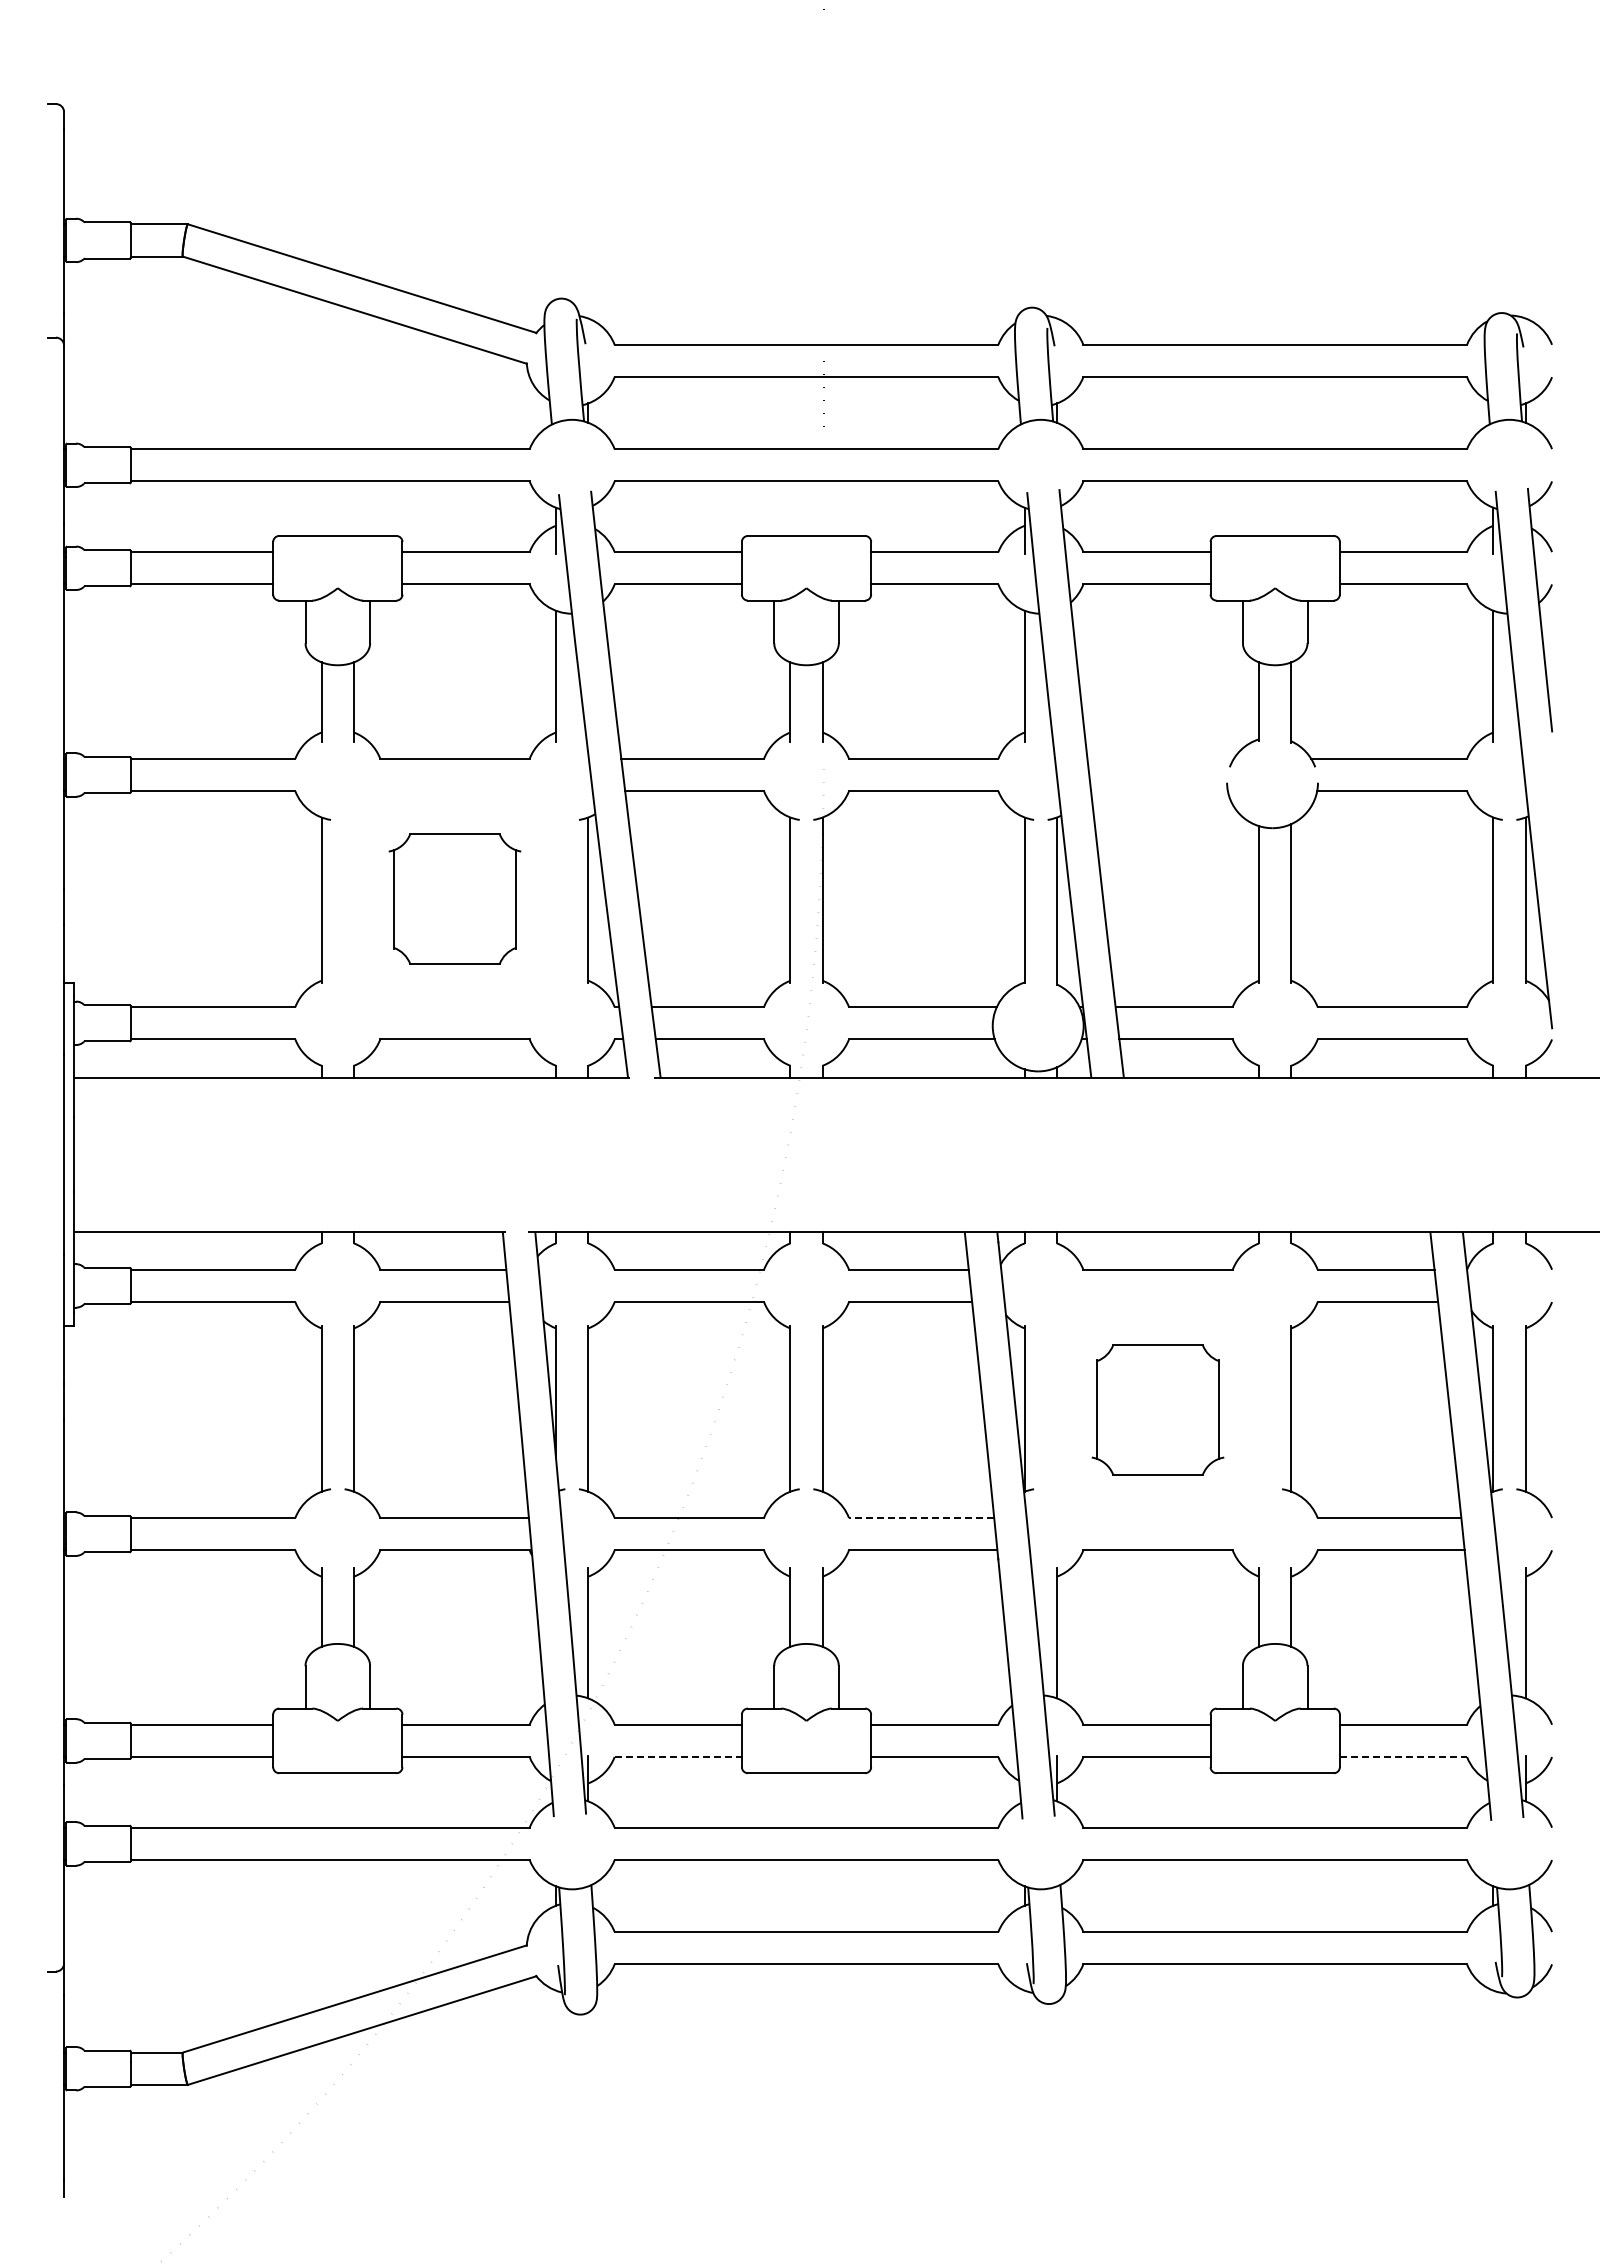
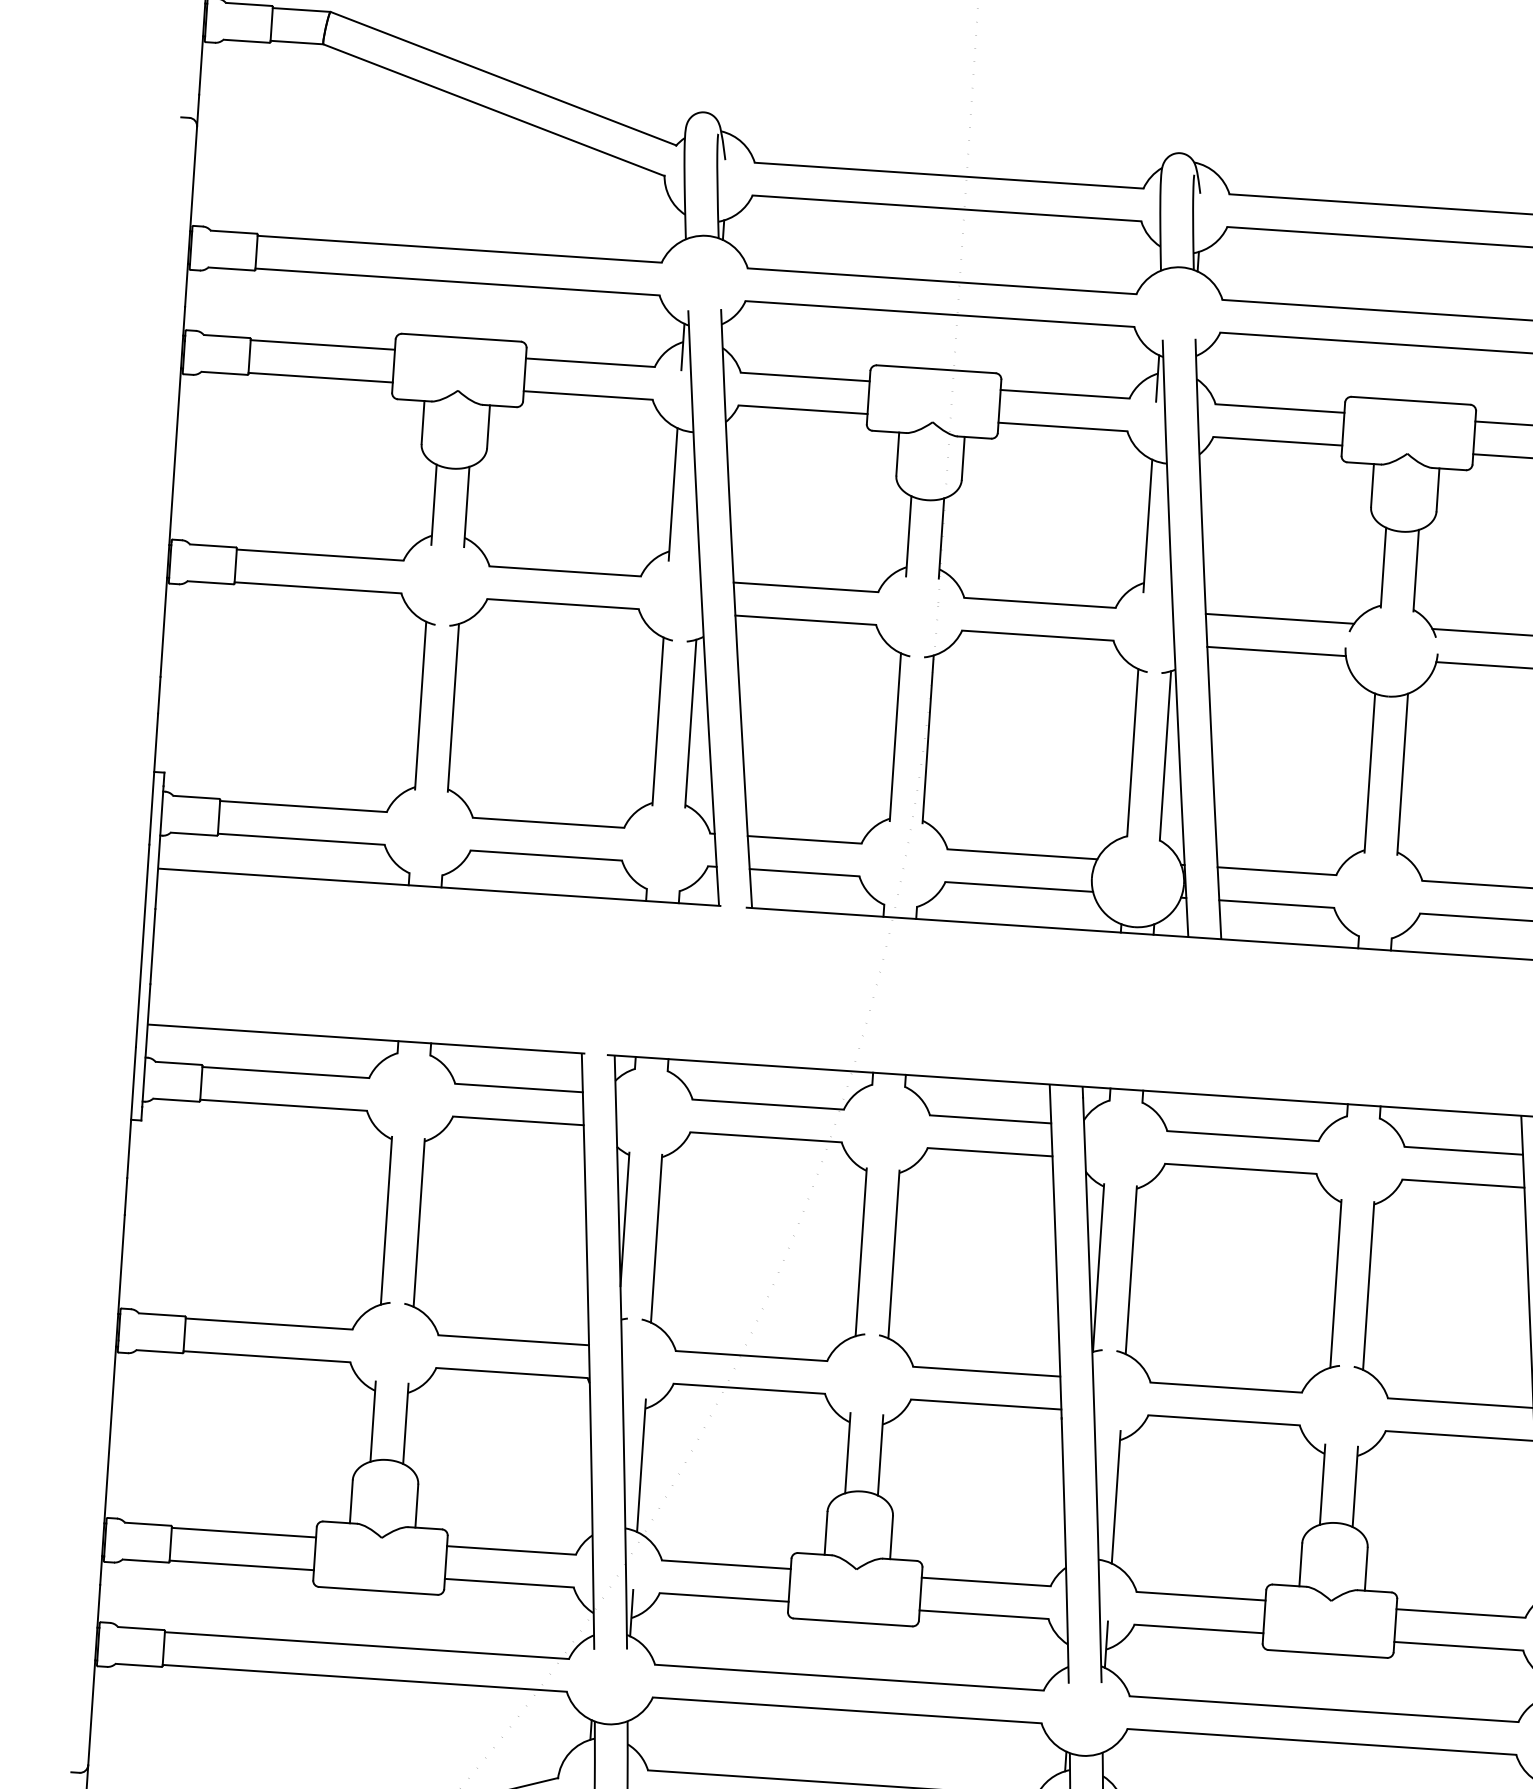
line: (1160, 758) -> (1279, 618), added
line: (1159, 791) -> (1276, 651), added
part: (454, 898) -> (555, 712), size x1.67
part: (1157, 1409) -> (1233, 1277), size x1.67
line: (921, 1518) -> (986, 1372), dashed -> solid
line: (678, 1757) -> (724, 1597), dashed -> solid
line: (1403, 1757) -> (1458, 1646), dashed -> solid

